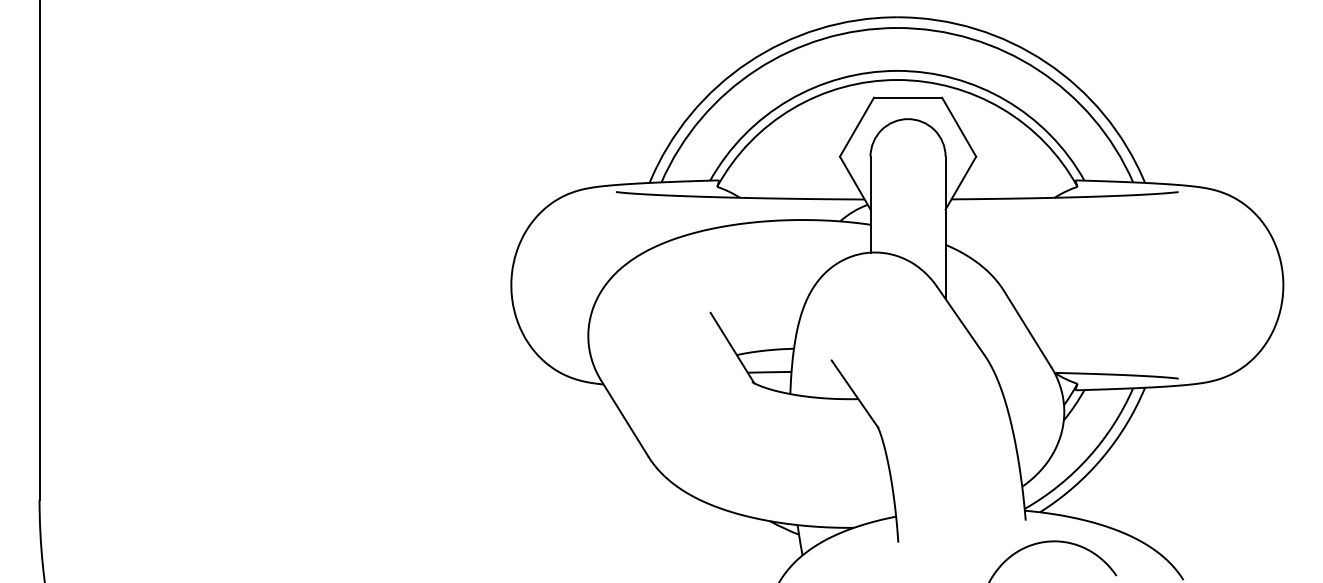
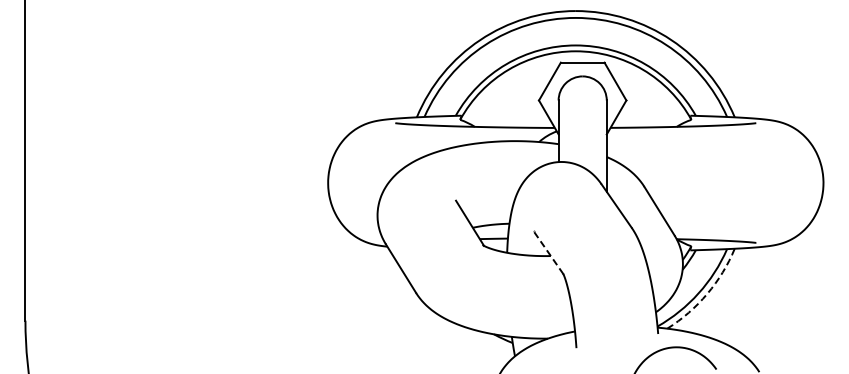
line: (854, 393) -> (548, 252), solid -> dashed
arc: (1102, 457) -> (707, 293), solid -> dashed

